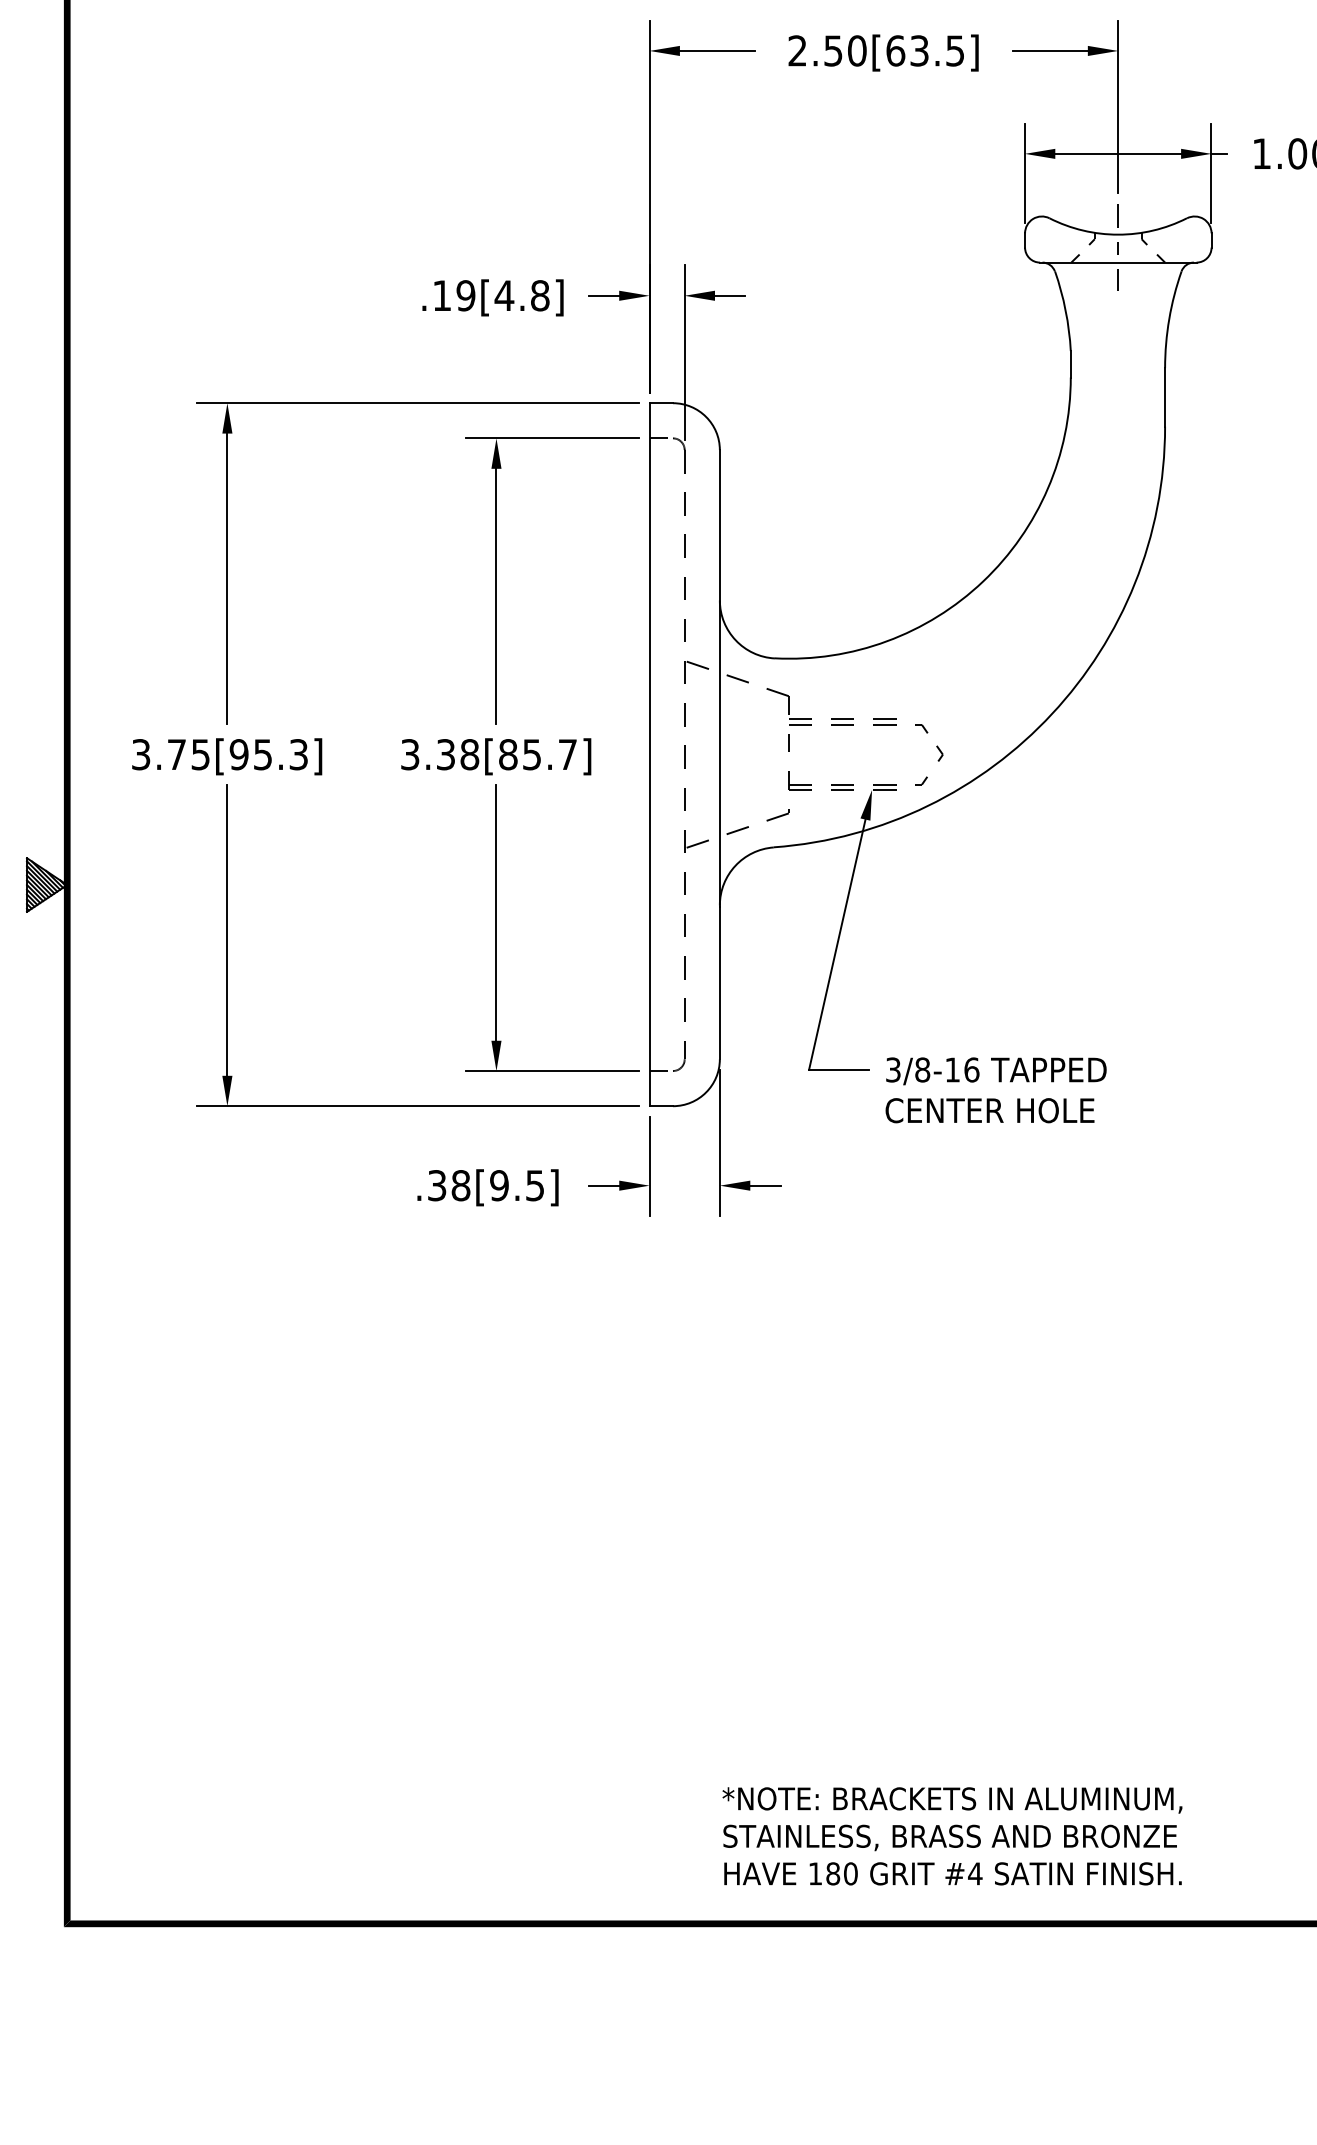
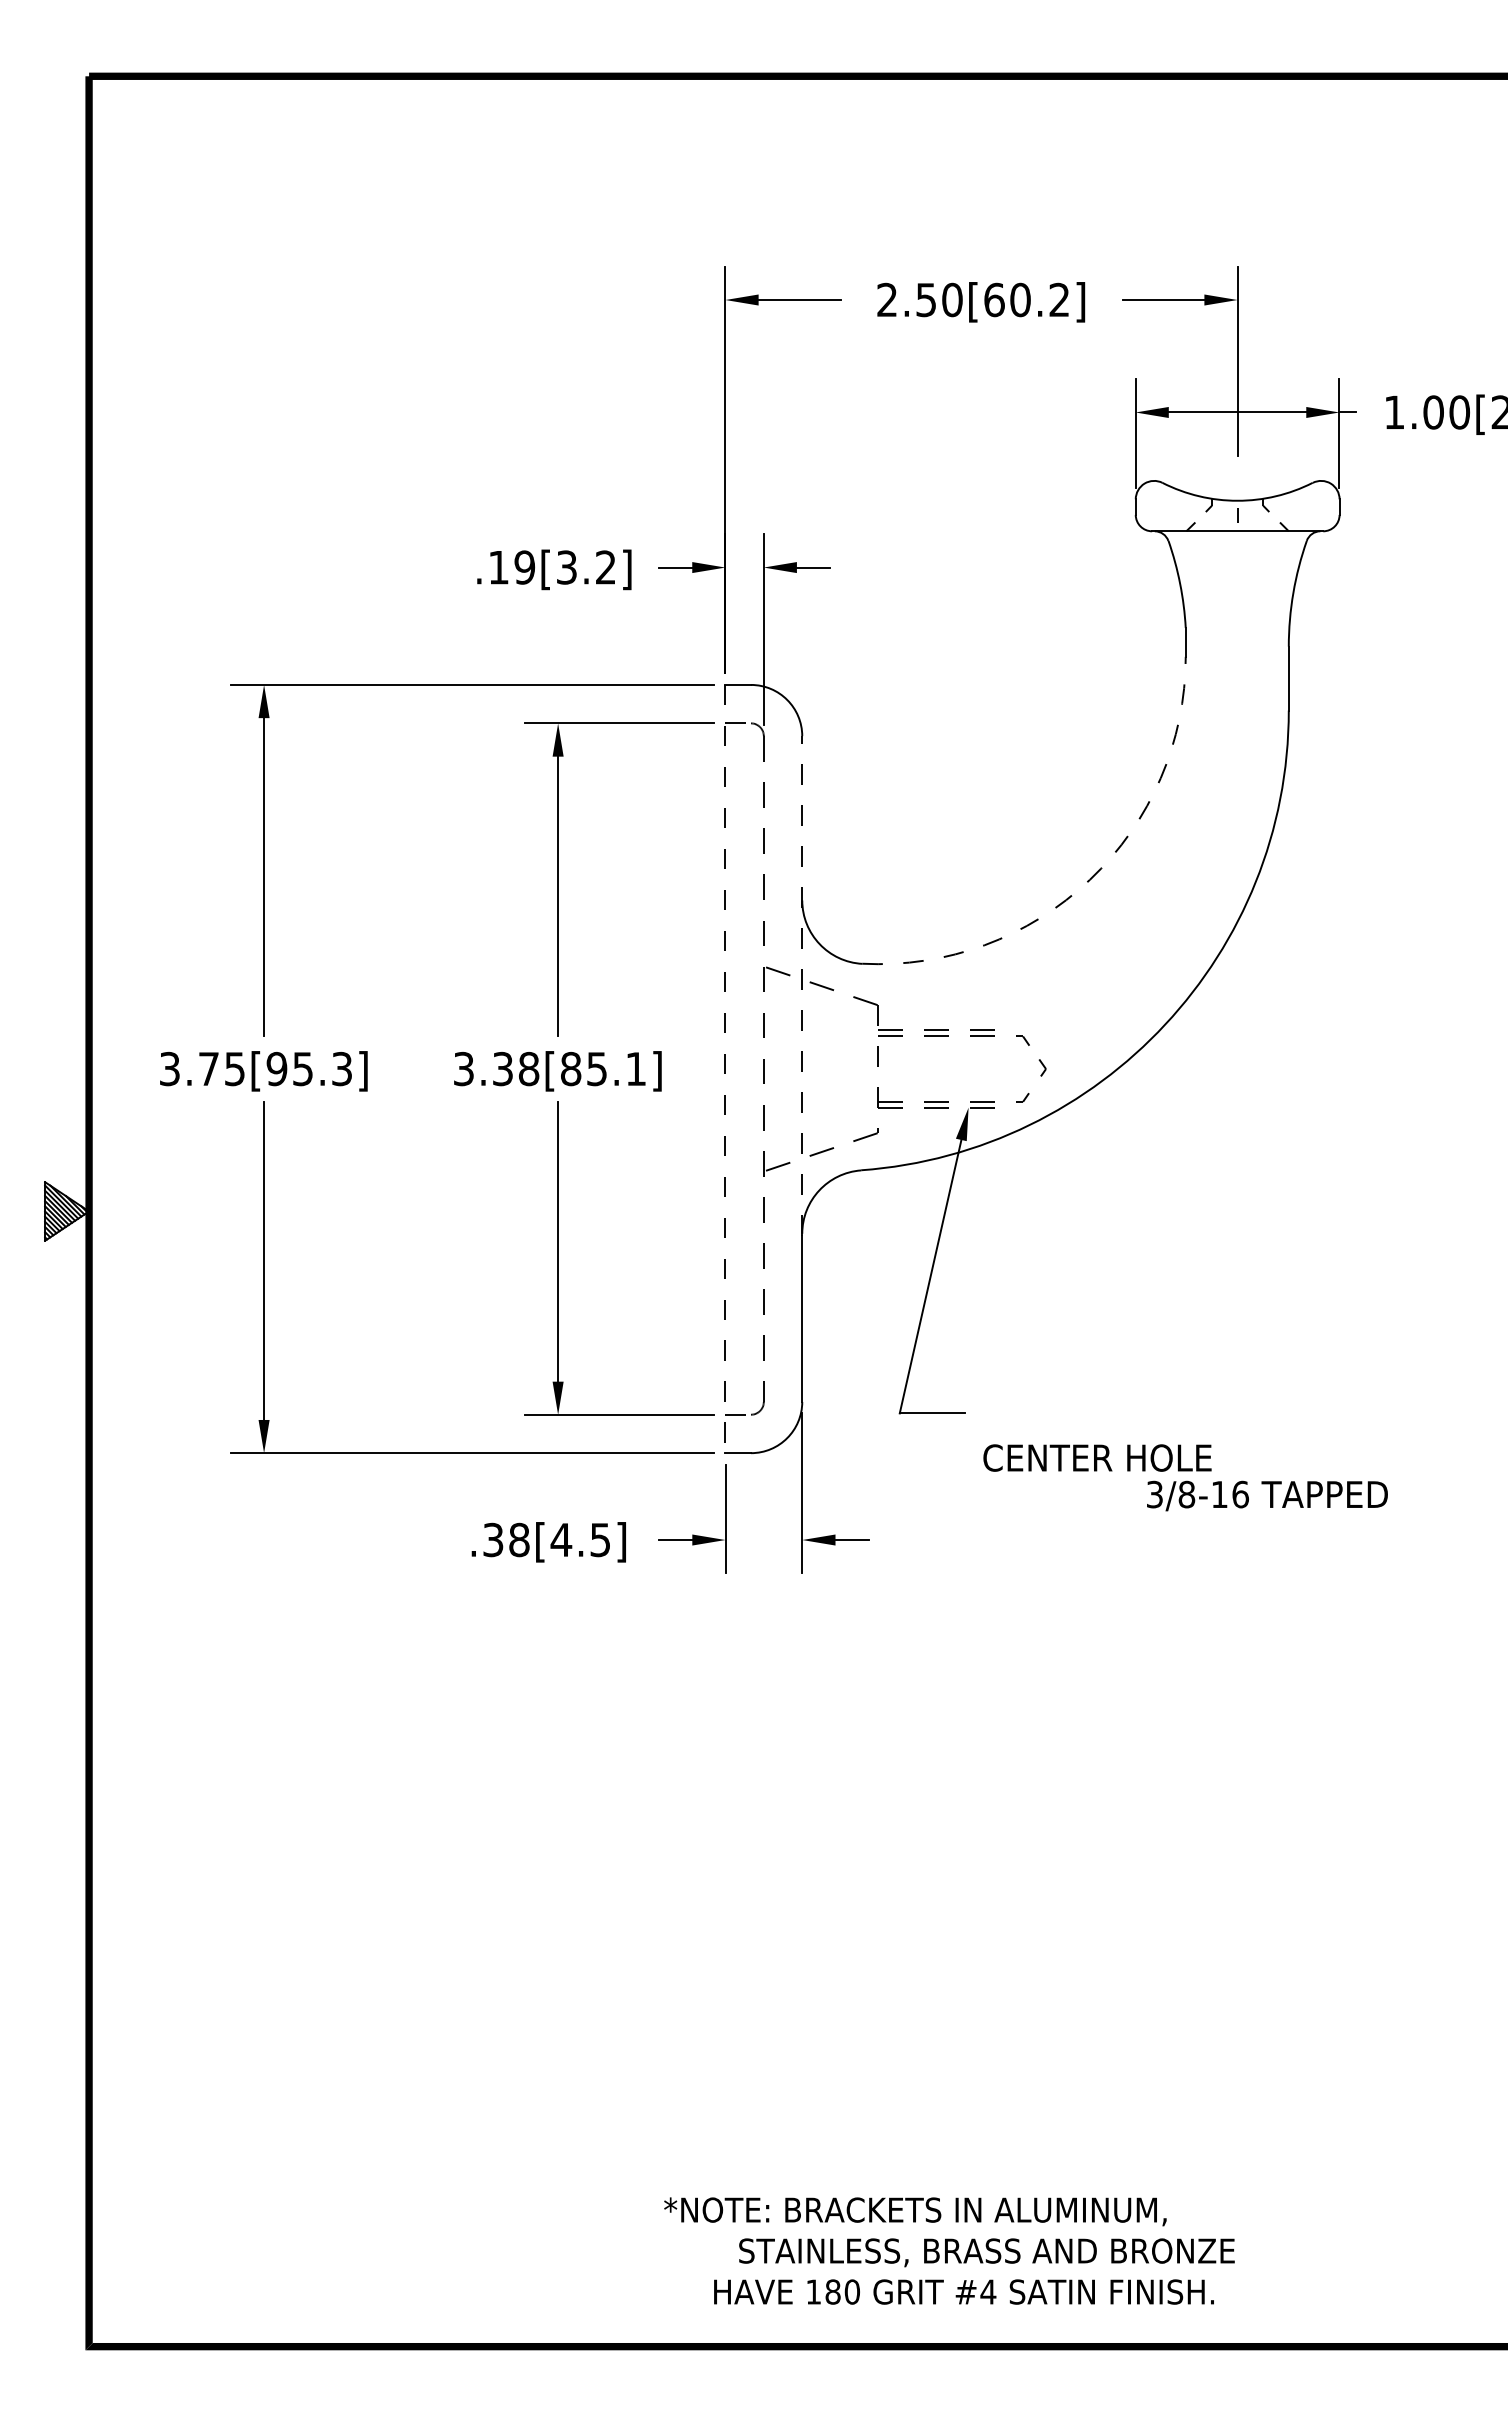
text: (936, 50) -> (1039, 299), 2.50[63.5] -> 2.50[60.2]
line: (1118, 216) -> (1237, 480), removed
line: (1118, 280) -> (1237, 550), removed
text: (522, 295) -> (586, 567), .19[4.8] -> .19[3.2]
arc: (982, 581) -> (1089, 879), solid -> dashed
line: (720, 678) -> (802, 985), solid -> dashed
text: (567, 754) -> (635, 1068), 3.38[85.7] -> 3.38[85.1]
line: (649, 755) -> (725, 1069), solid -> dashed
text: (996, 1070) -> (1267, 1495), moved
text: (499, 1185) -> (561, 1539), .38[9.5] -> .38[4.5]
text: (952, 1800) -> (915, 2211), moved
text: (949, 1837) -> (986, 2252), moved
text: (952, 1873) -> (963, 2291), moved

